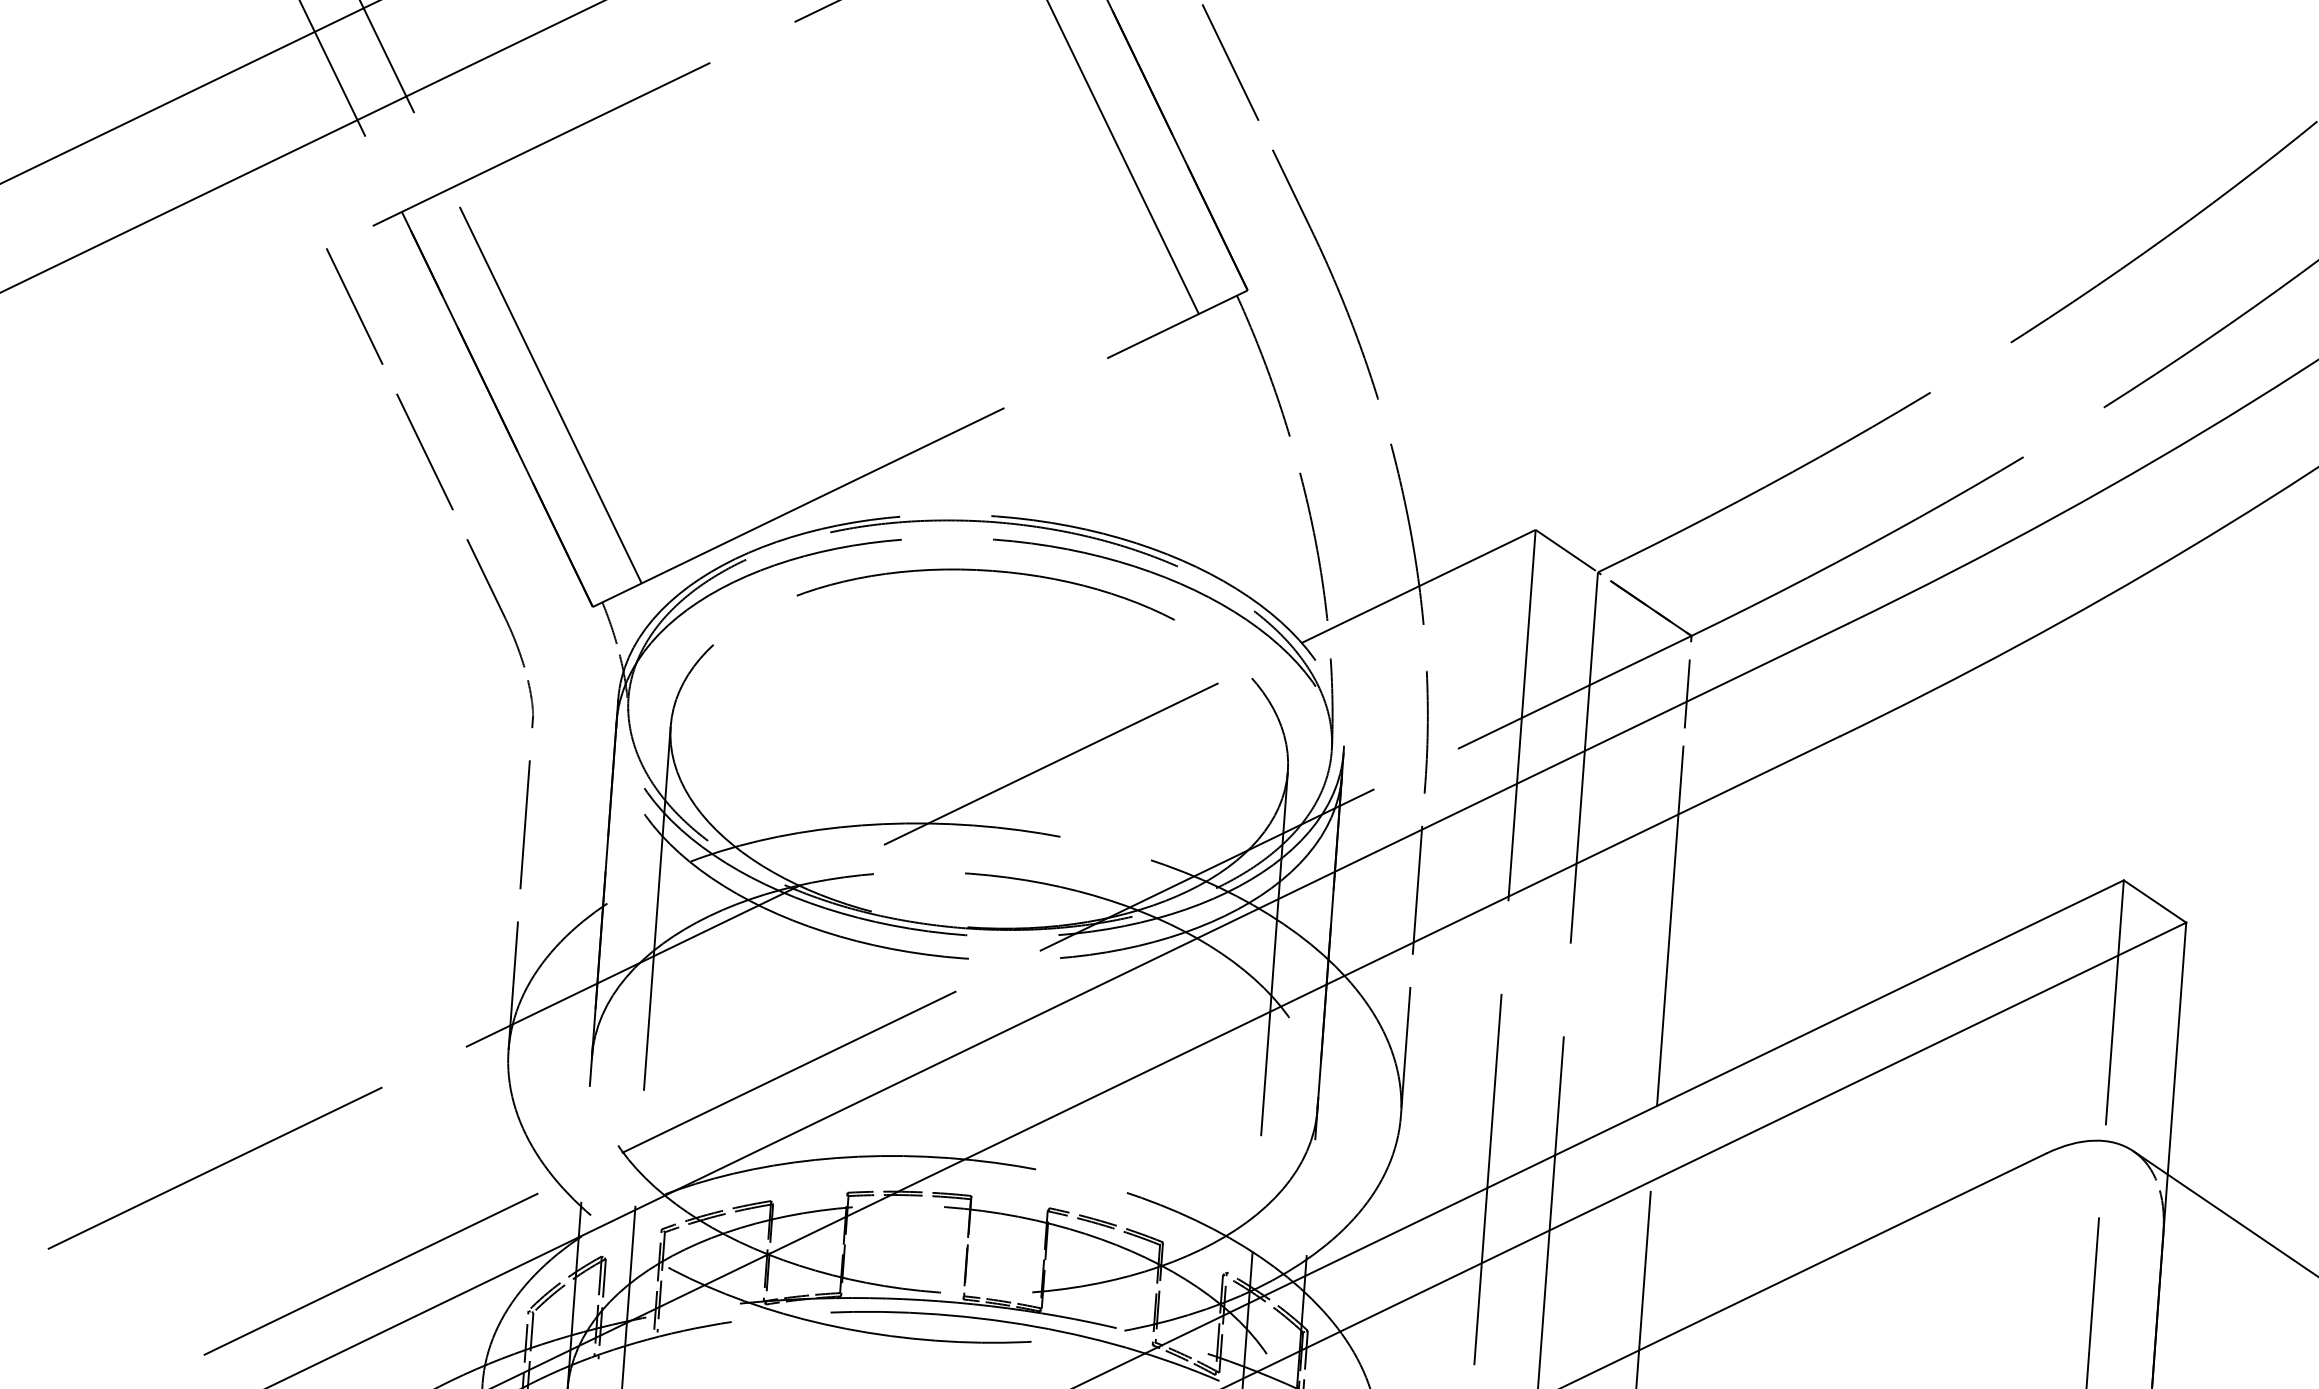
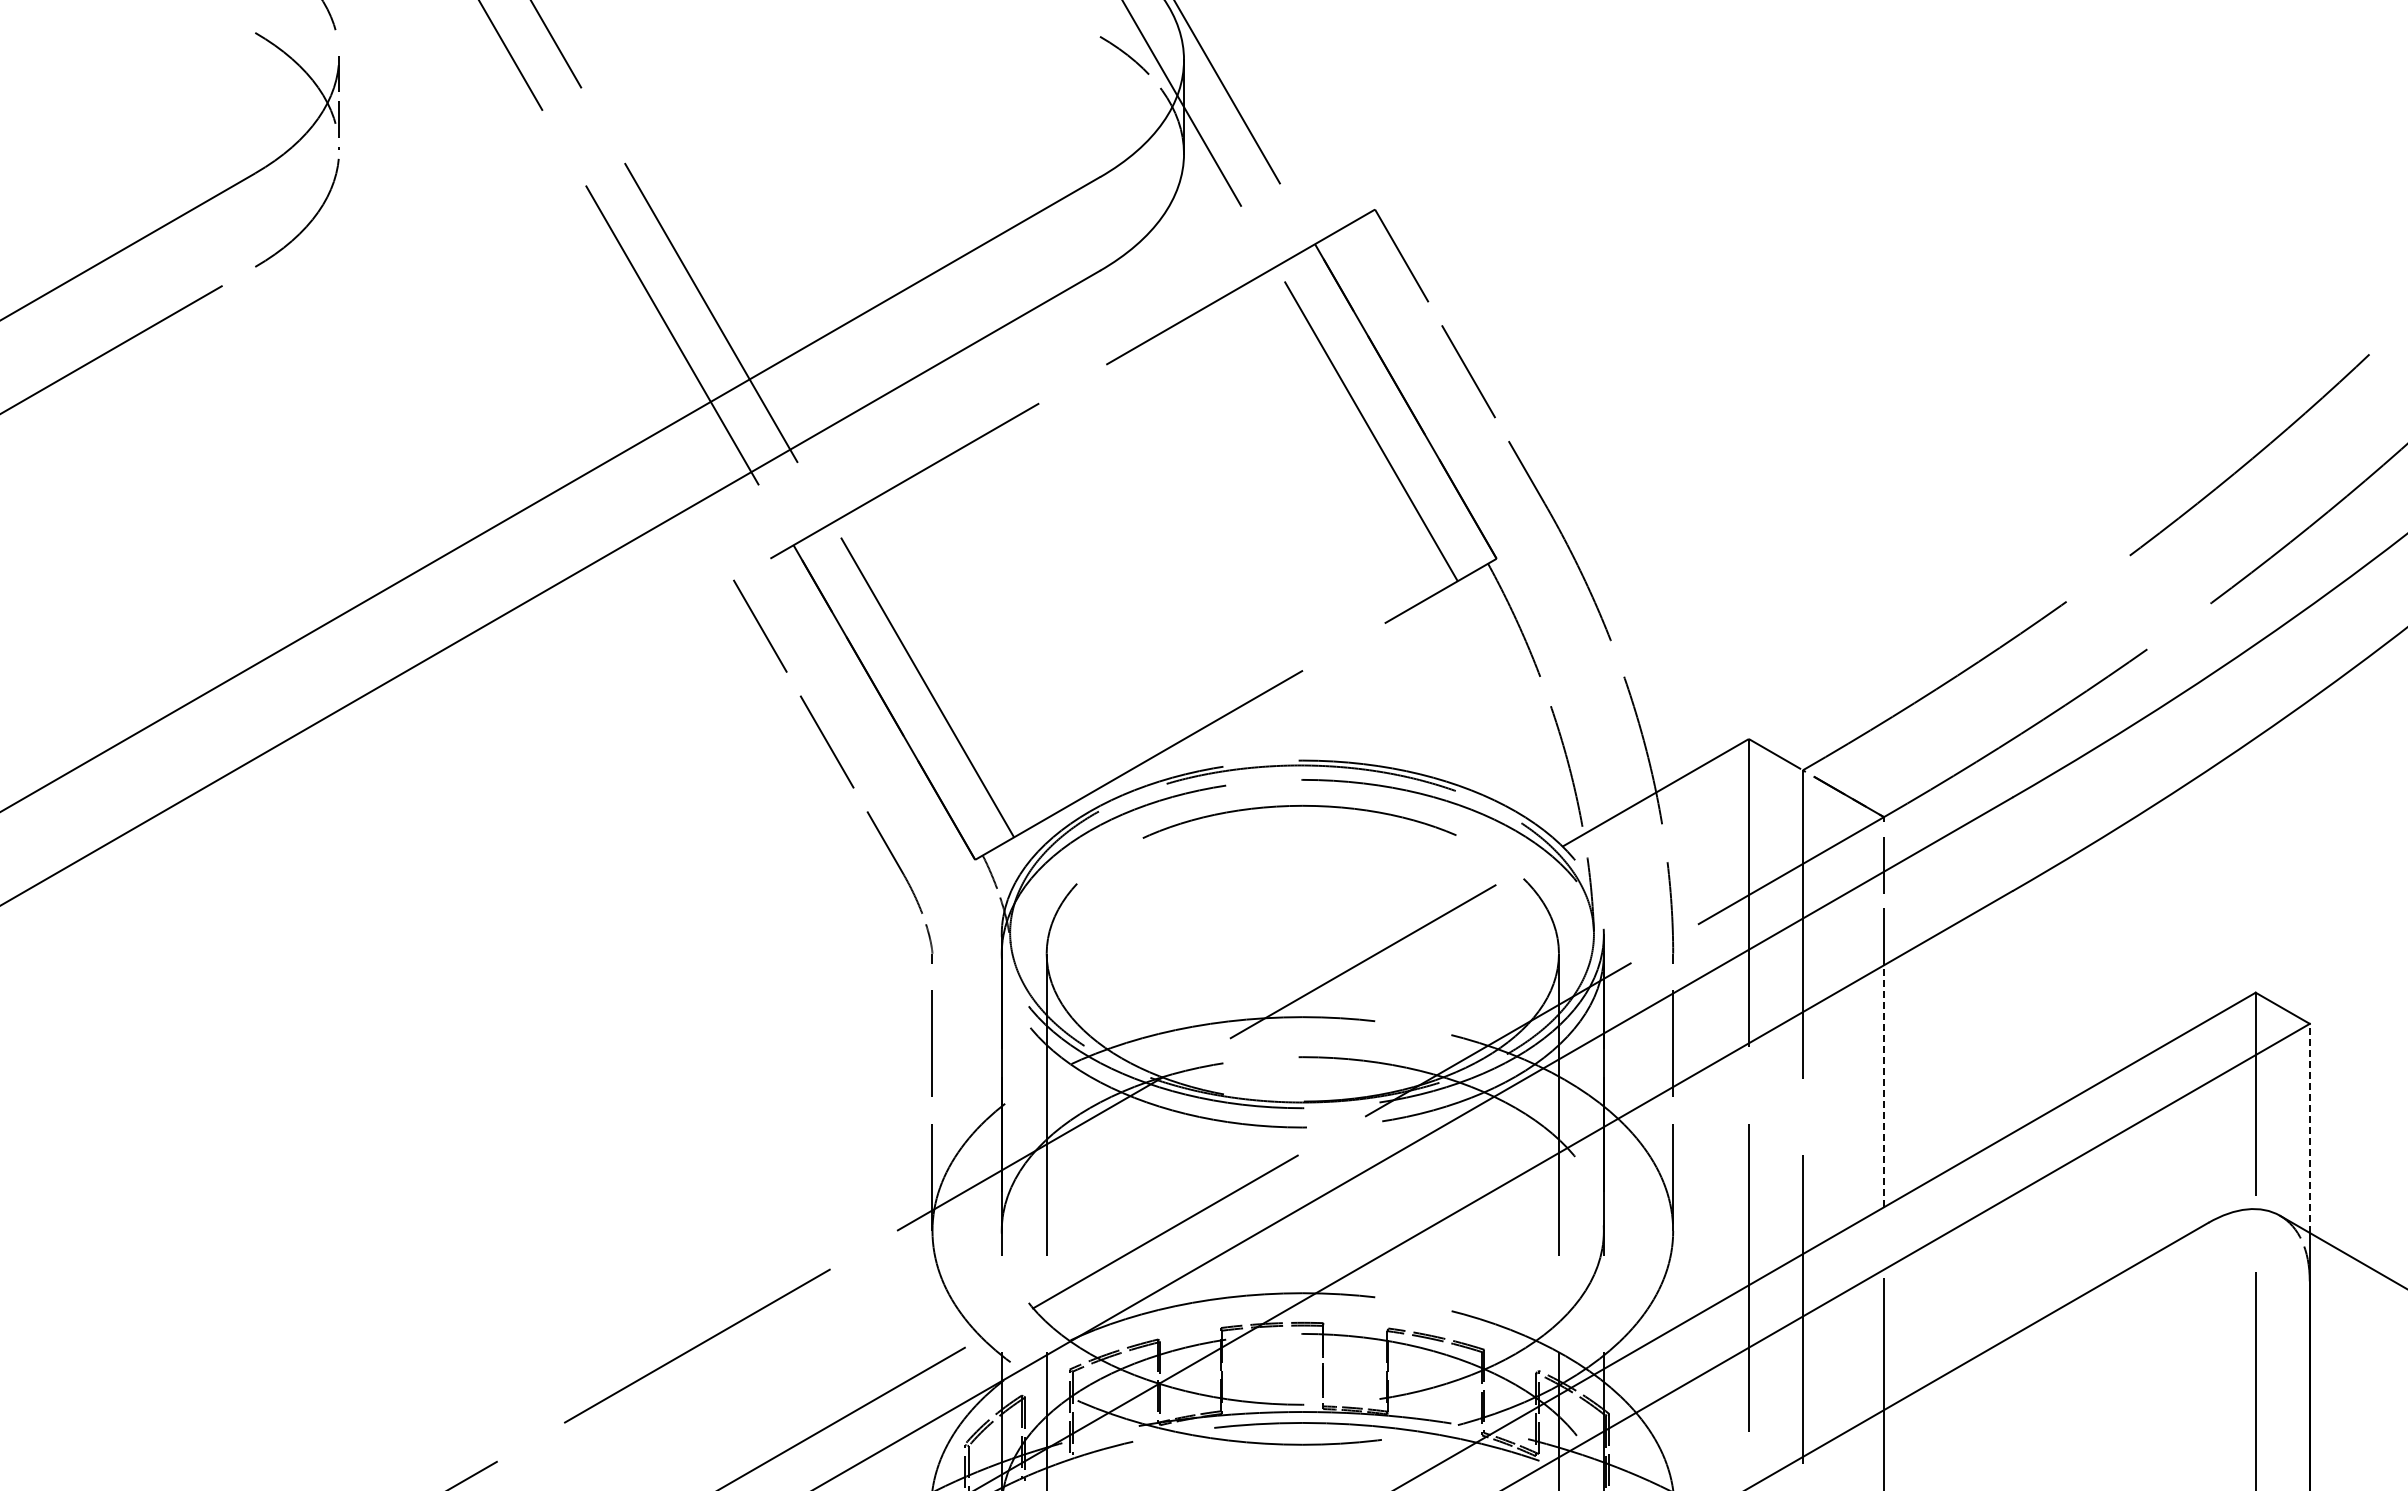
line: (1668, 960) -> (1884, 1086), solid -> dashed
line: (2176, 1048) -> (2309, 1128), solid -> dashed

